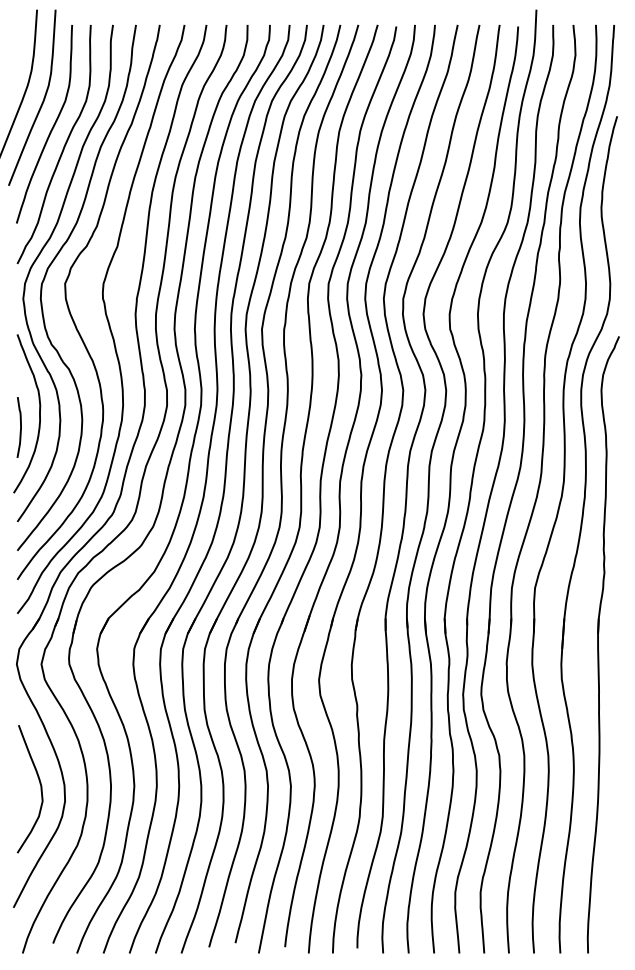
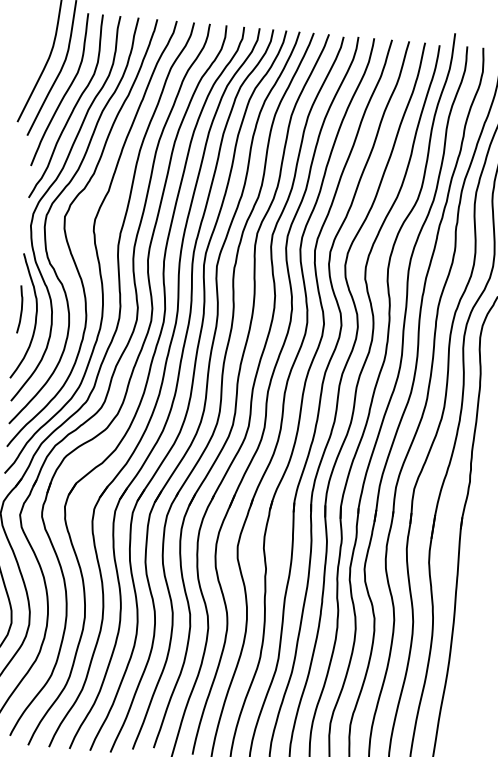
curve: (20, 427) -> (21, 309), moved

